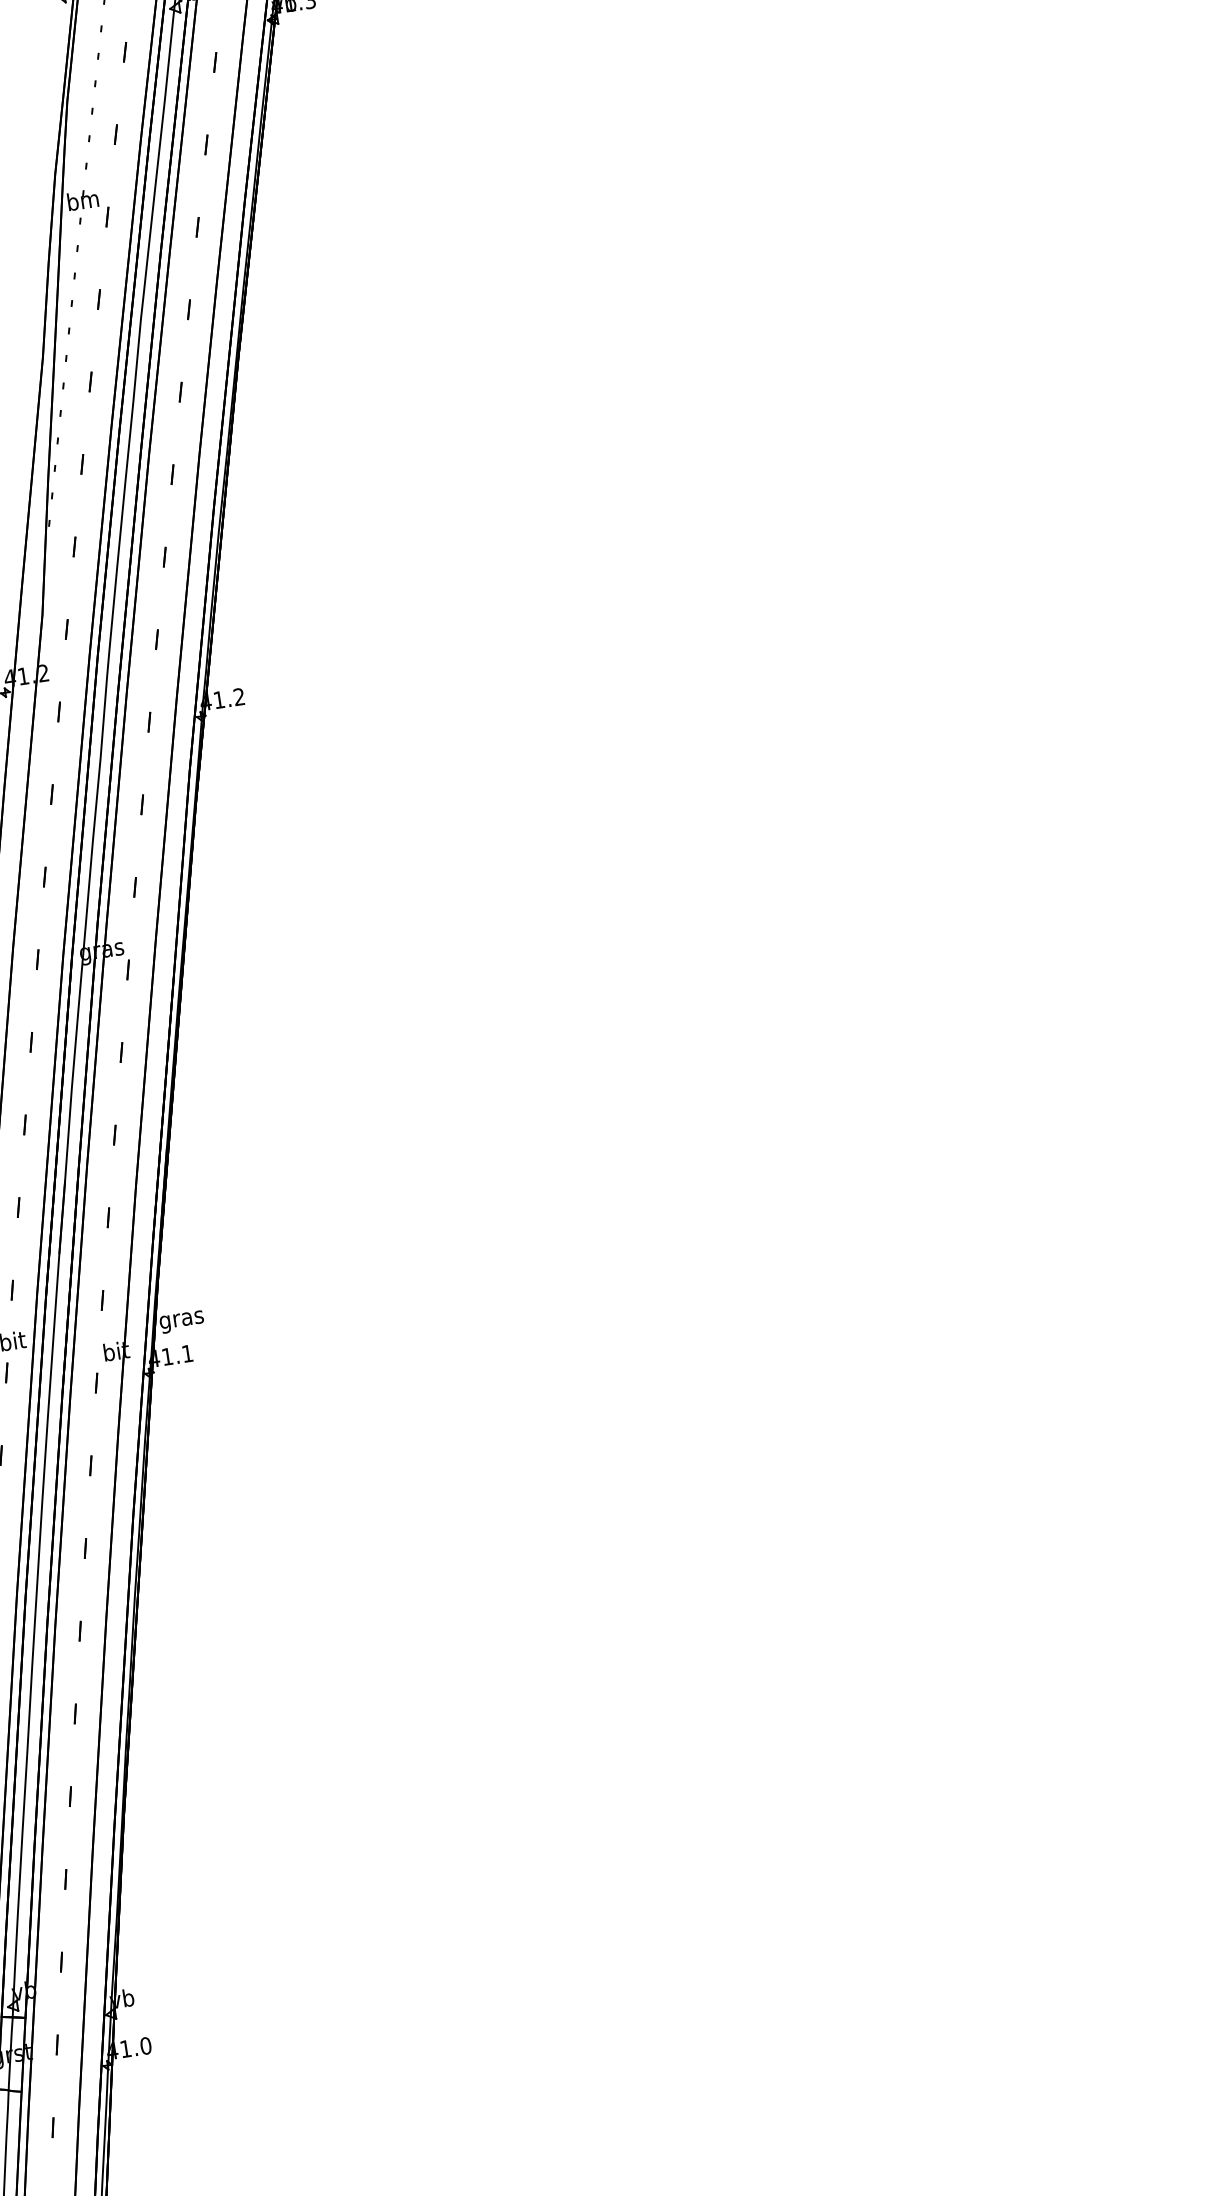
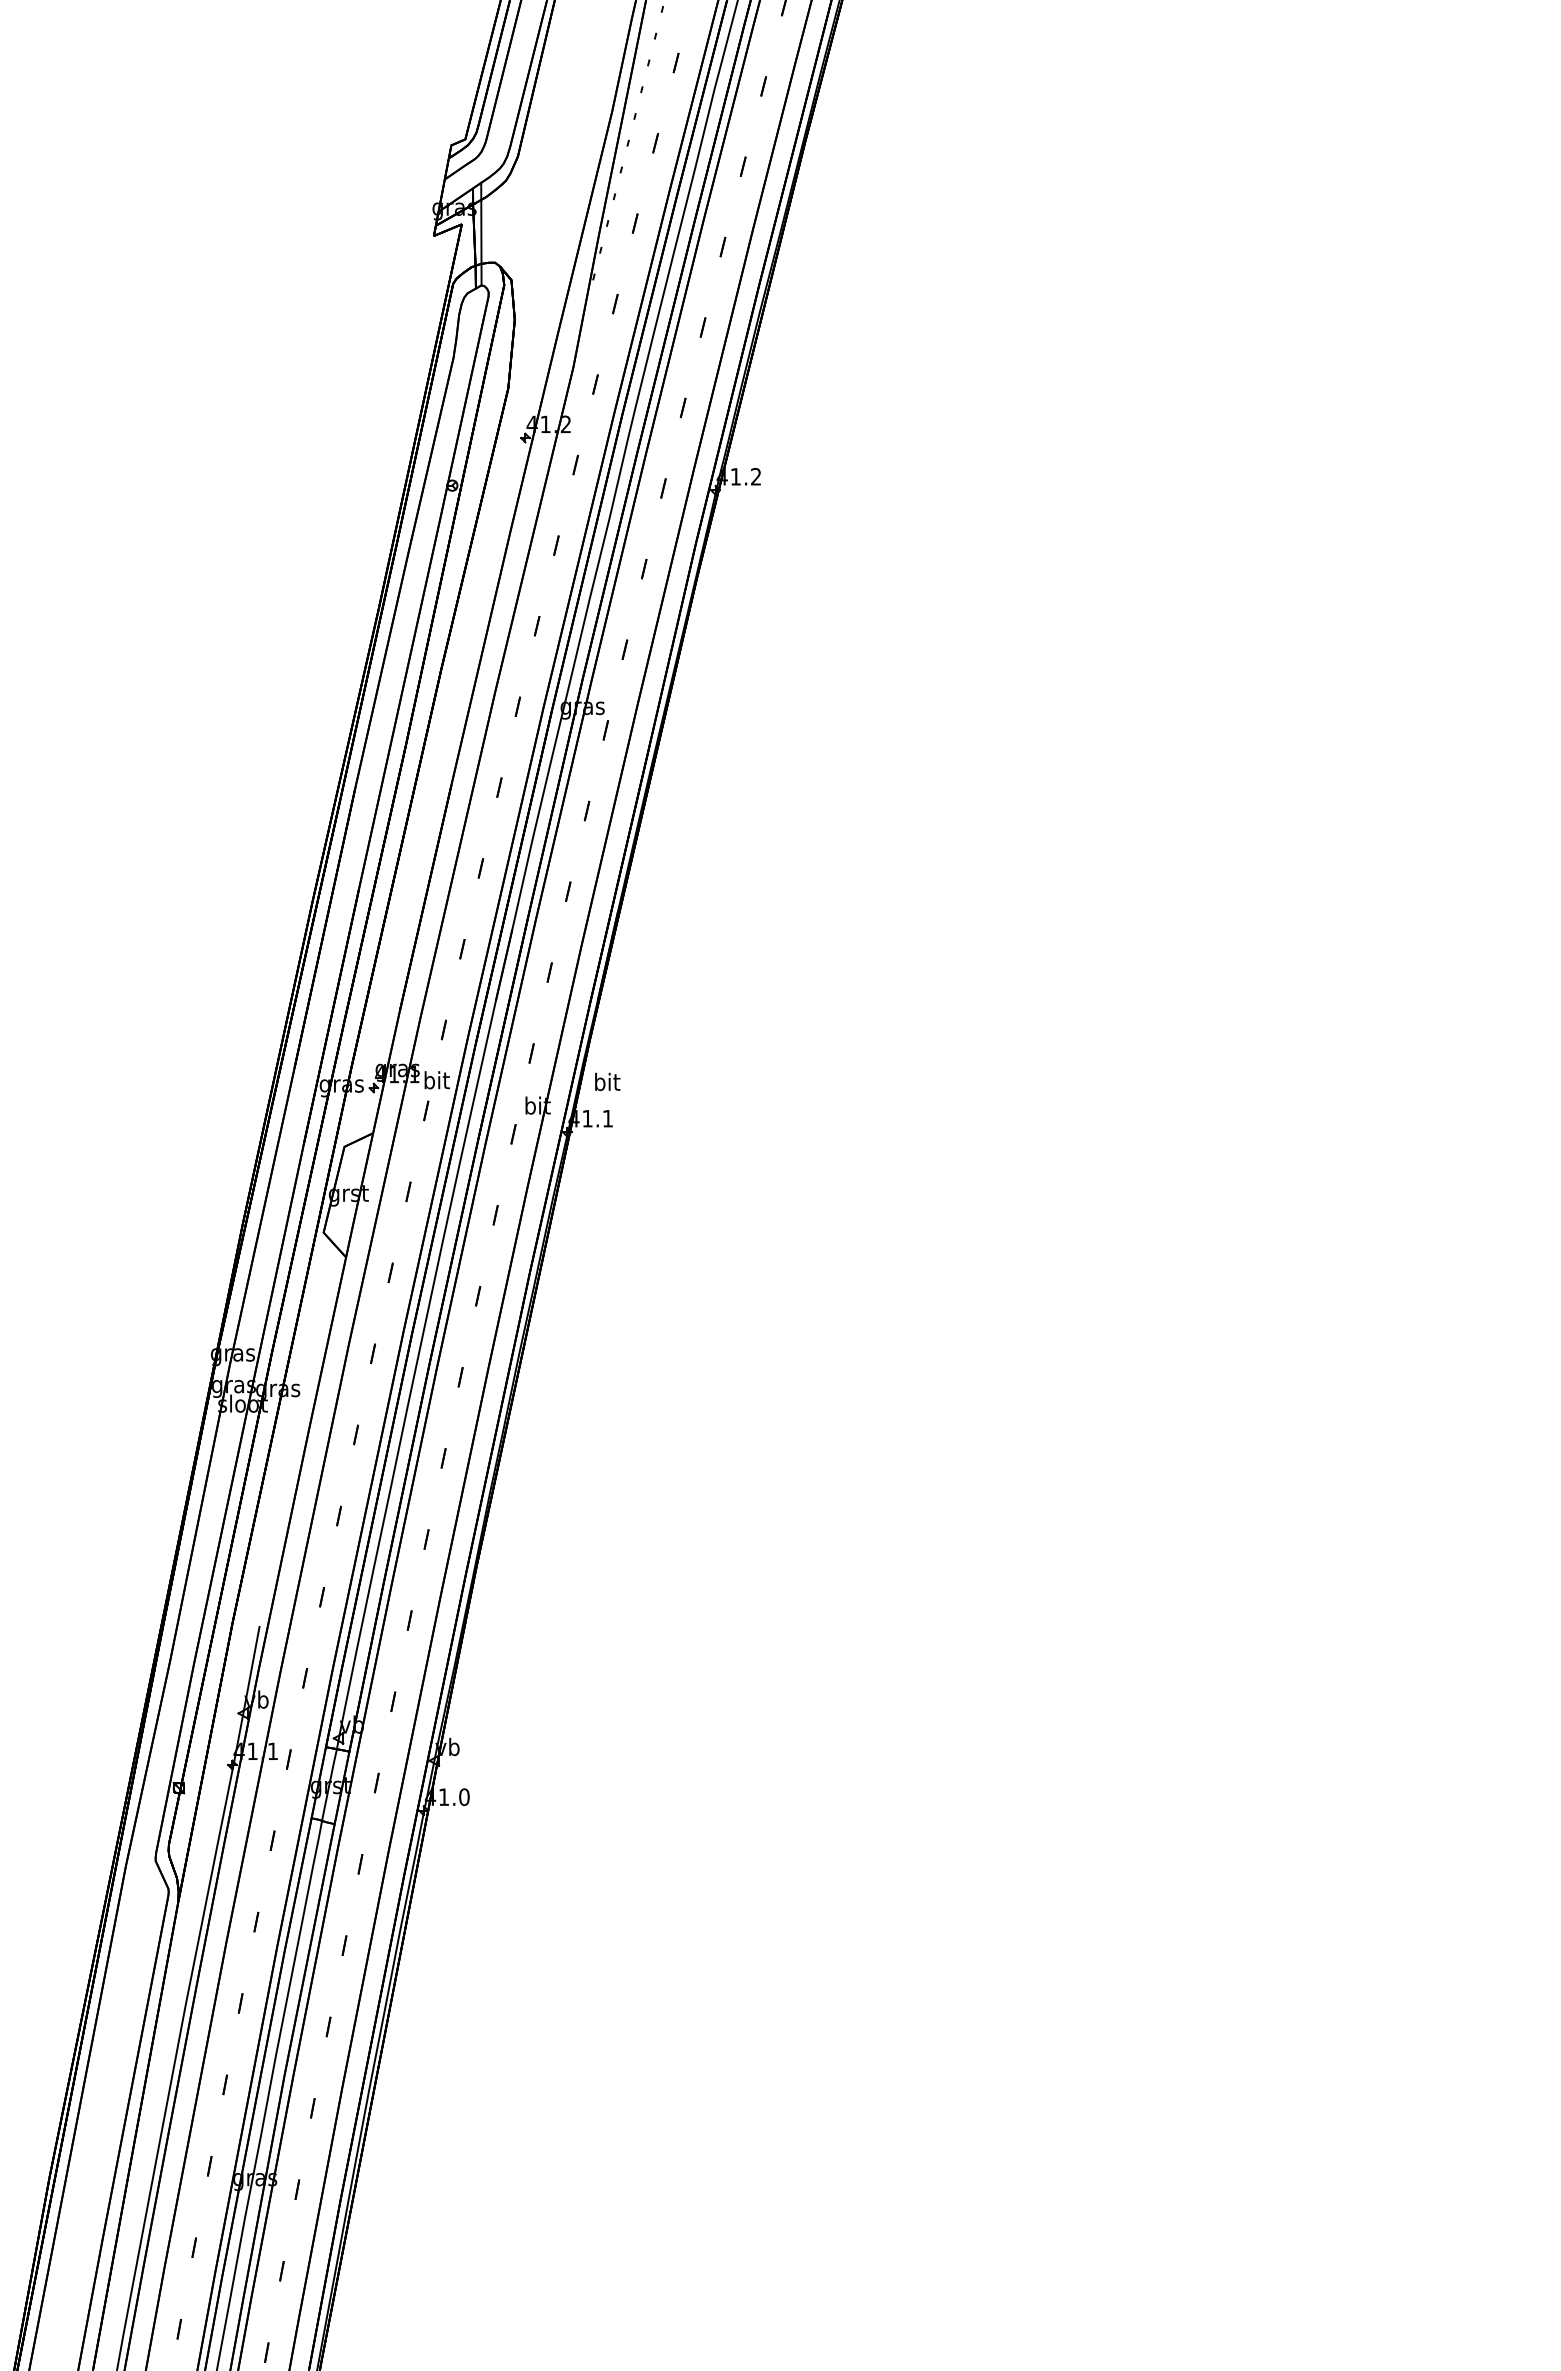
text: (181, 1318) -> (607, 1083), gras -> bit

